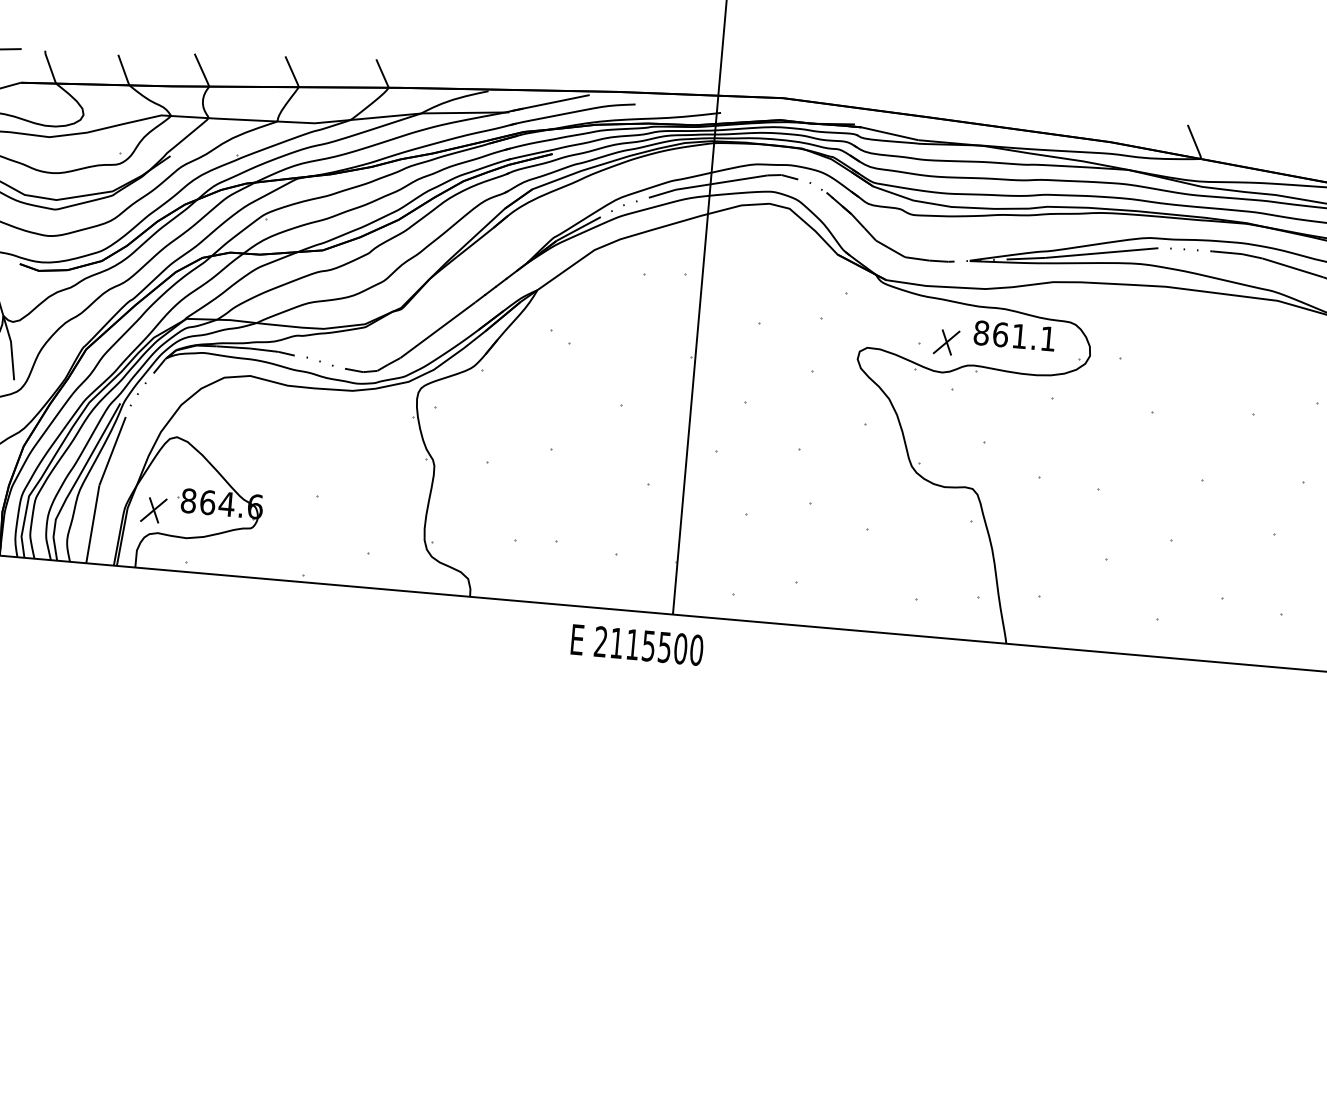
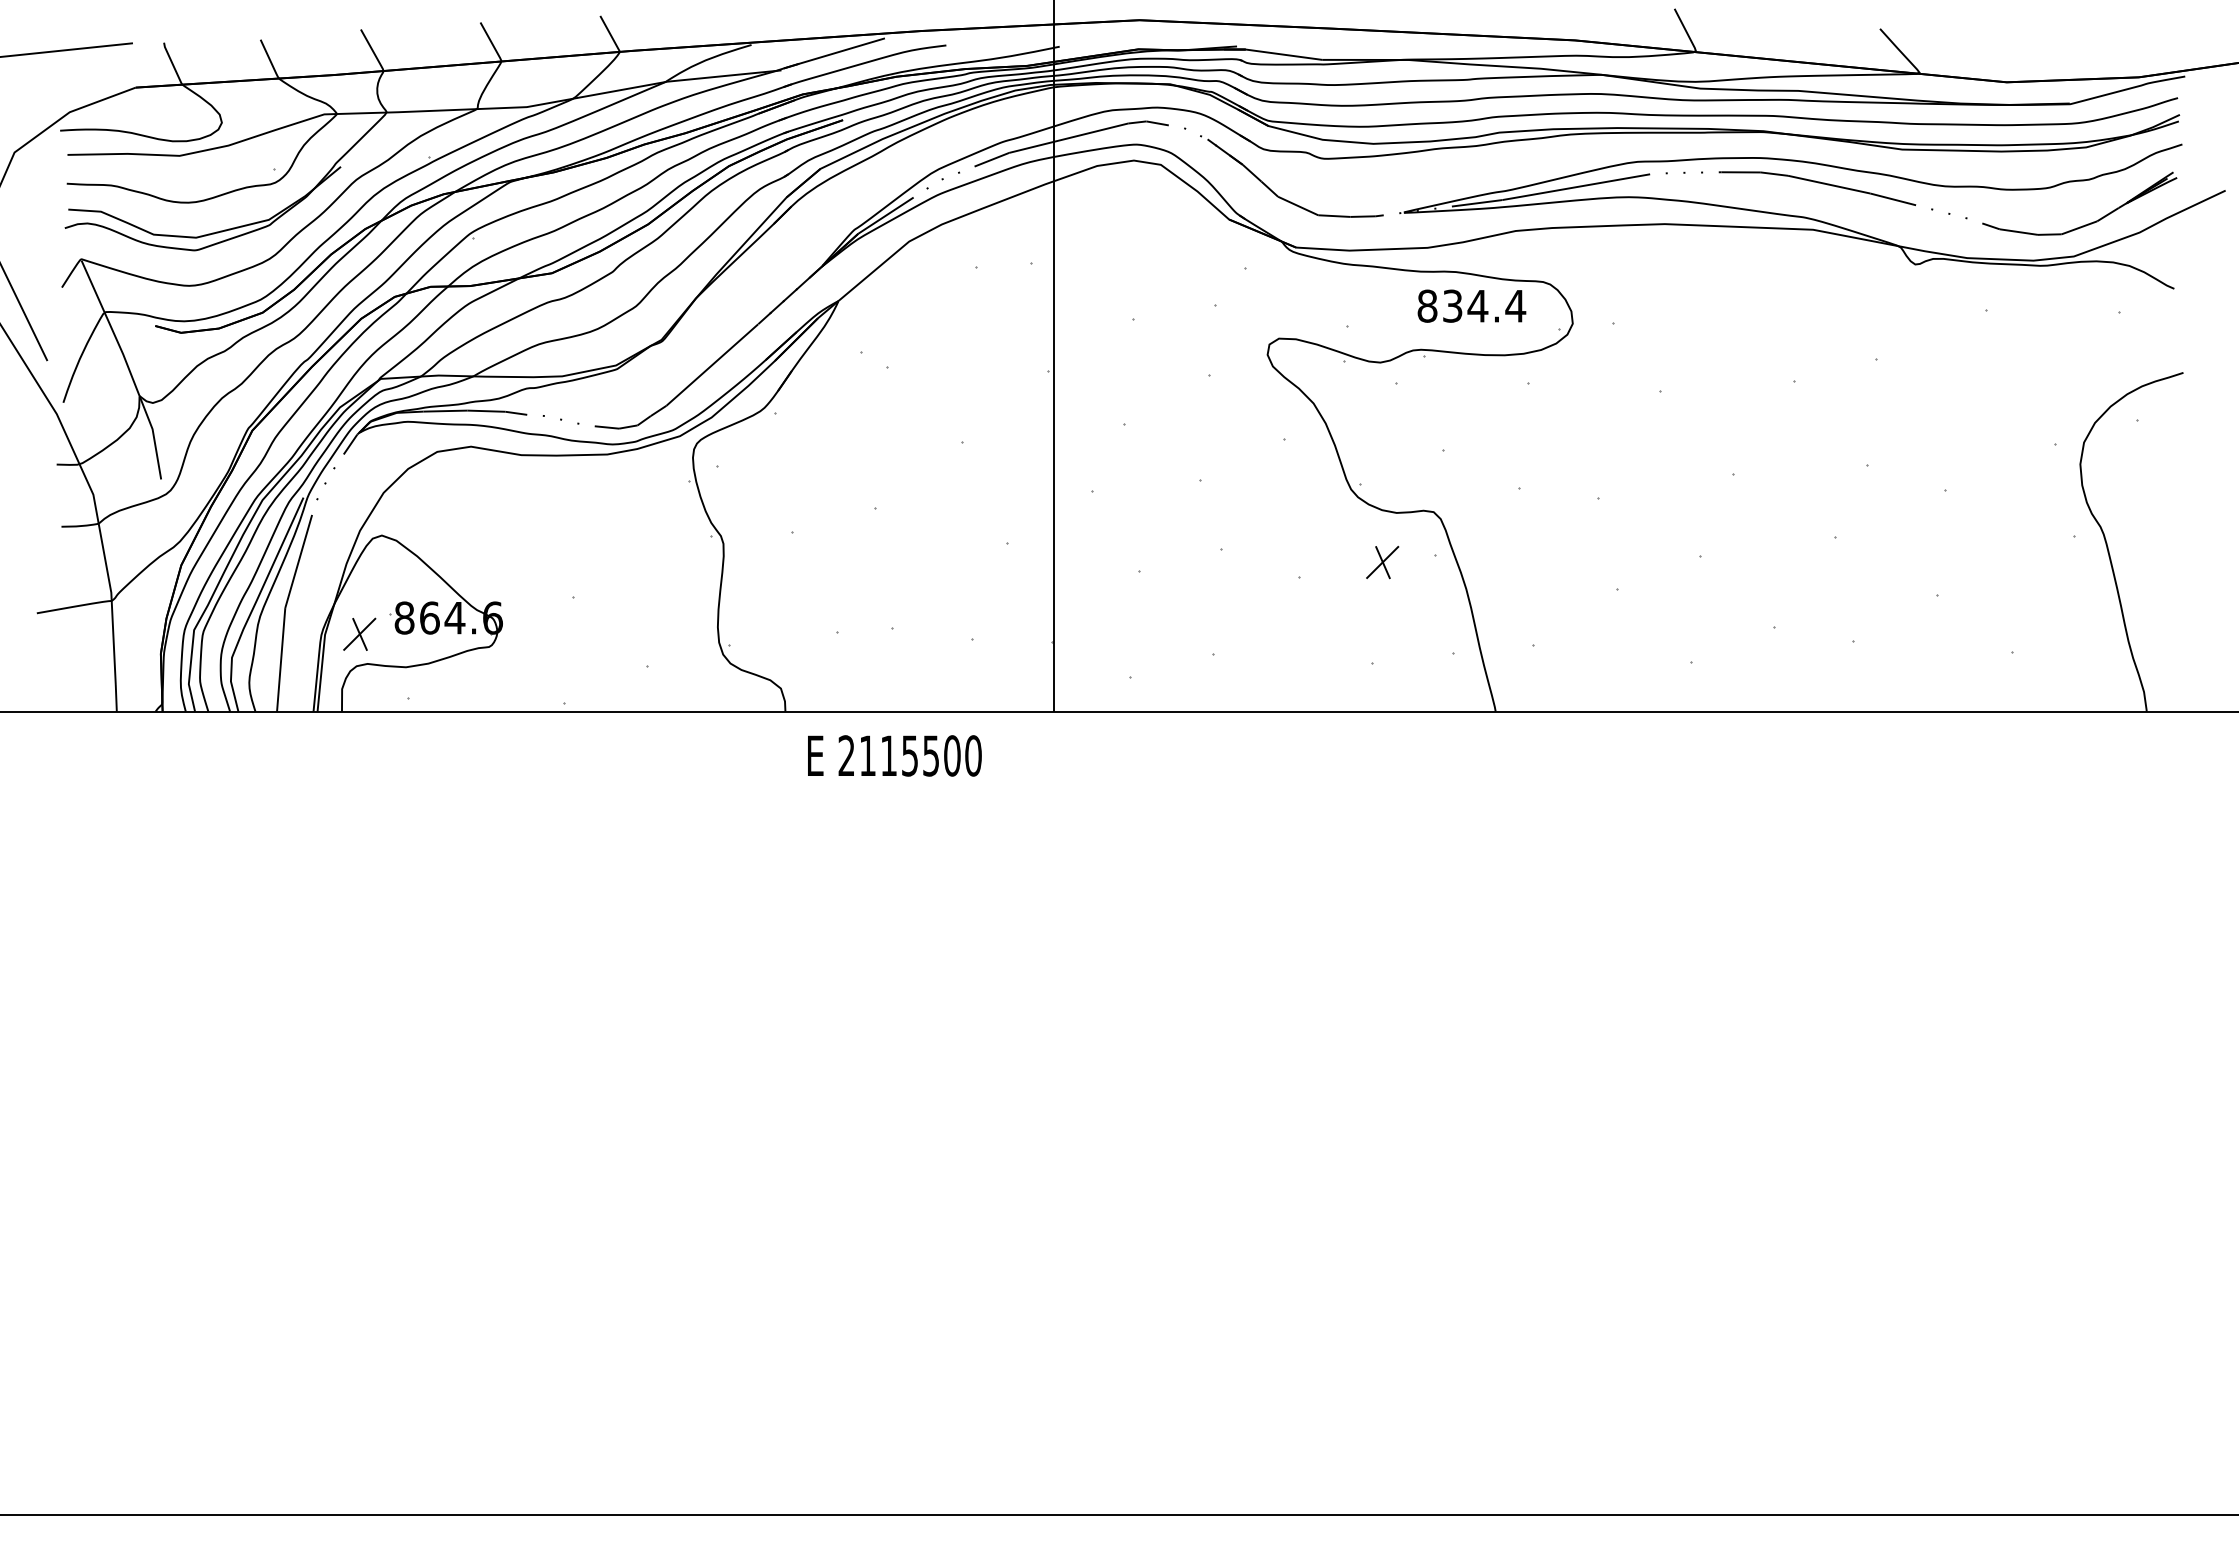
text: (1024, 336) -> (1484, 305), 861.1 -> 834.4
part: (946, 342) -> (1382, 562), moved
text: (637, 644) -> (894, 755), moved

